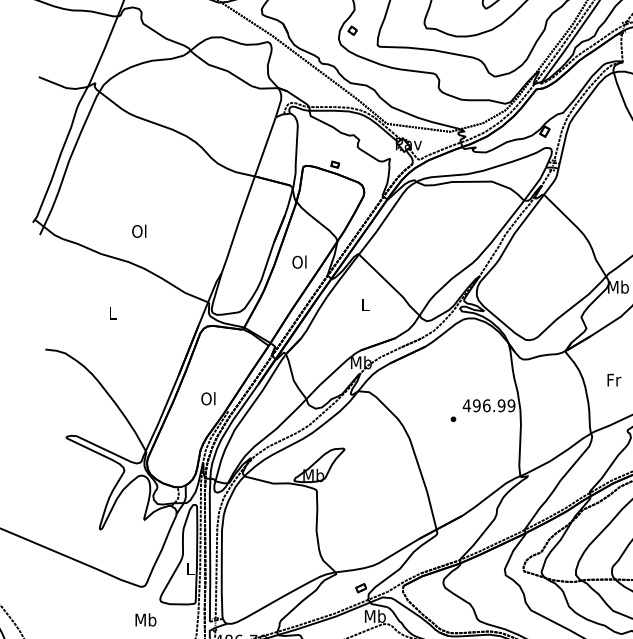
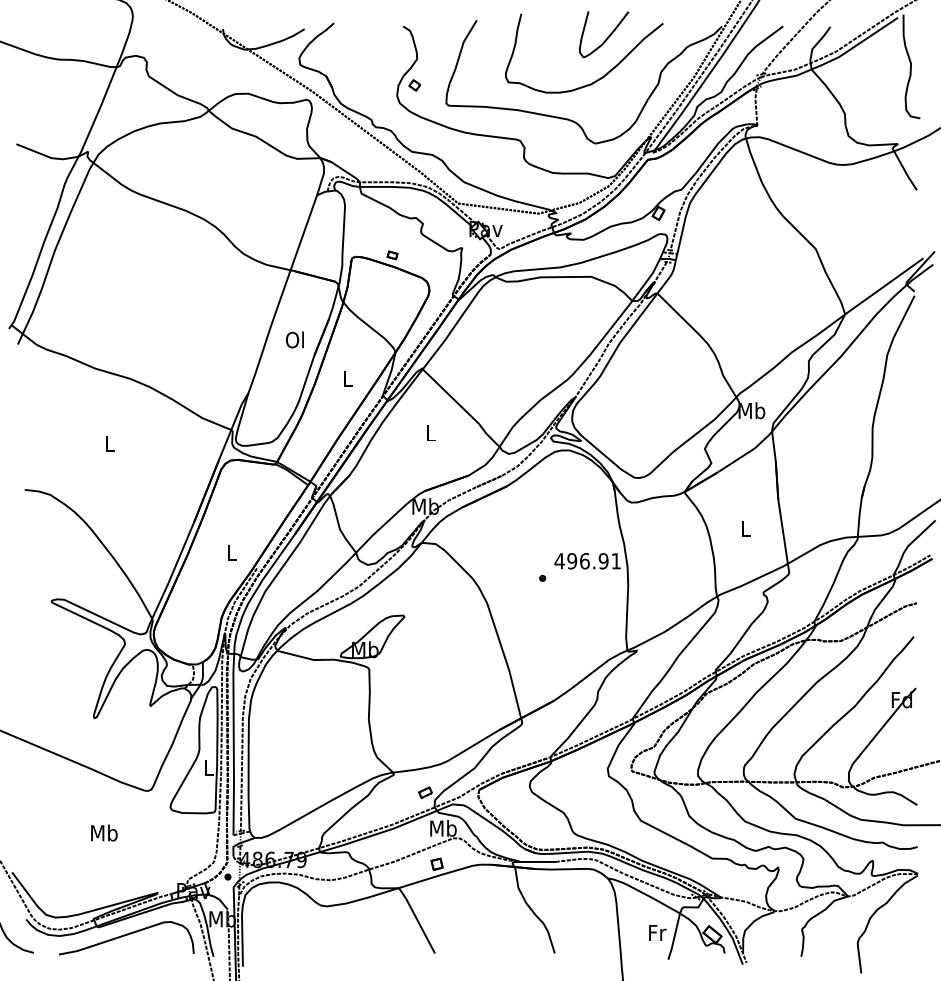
text: (138, 231) -> (294, 339), moved
text: (299, 261) -> (347, 378), Ol -> L
text: (614, 379) -> (746, 528), Fr -> L
text: (208, 398) -> (231, 551), Ol -> L
text: (511, 405) -> (616, 561), 496.99 -> 496.91
text: (146, 619) -> (104, 832), moved

